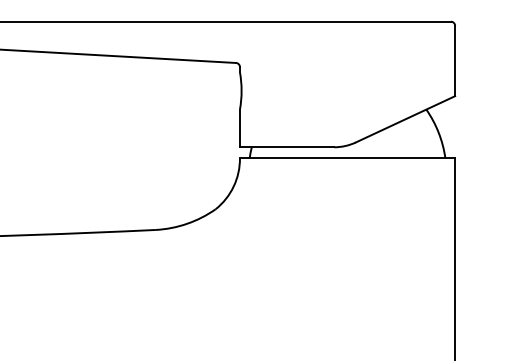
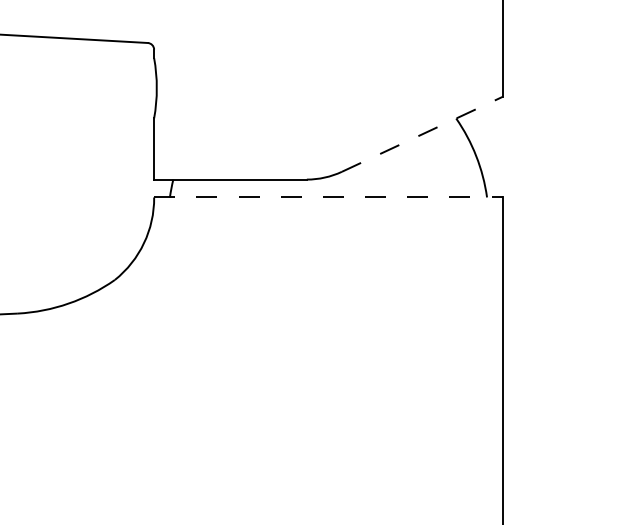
line: (405, 119) -> (422, 134), solid -> dashed
line: (347, 158) -> (328, 197), solid -> dashed

